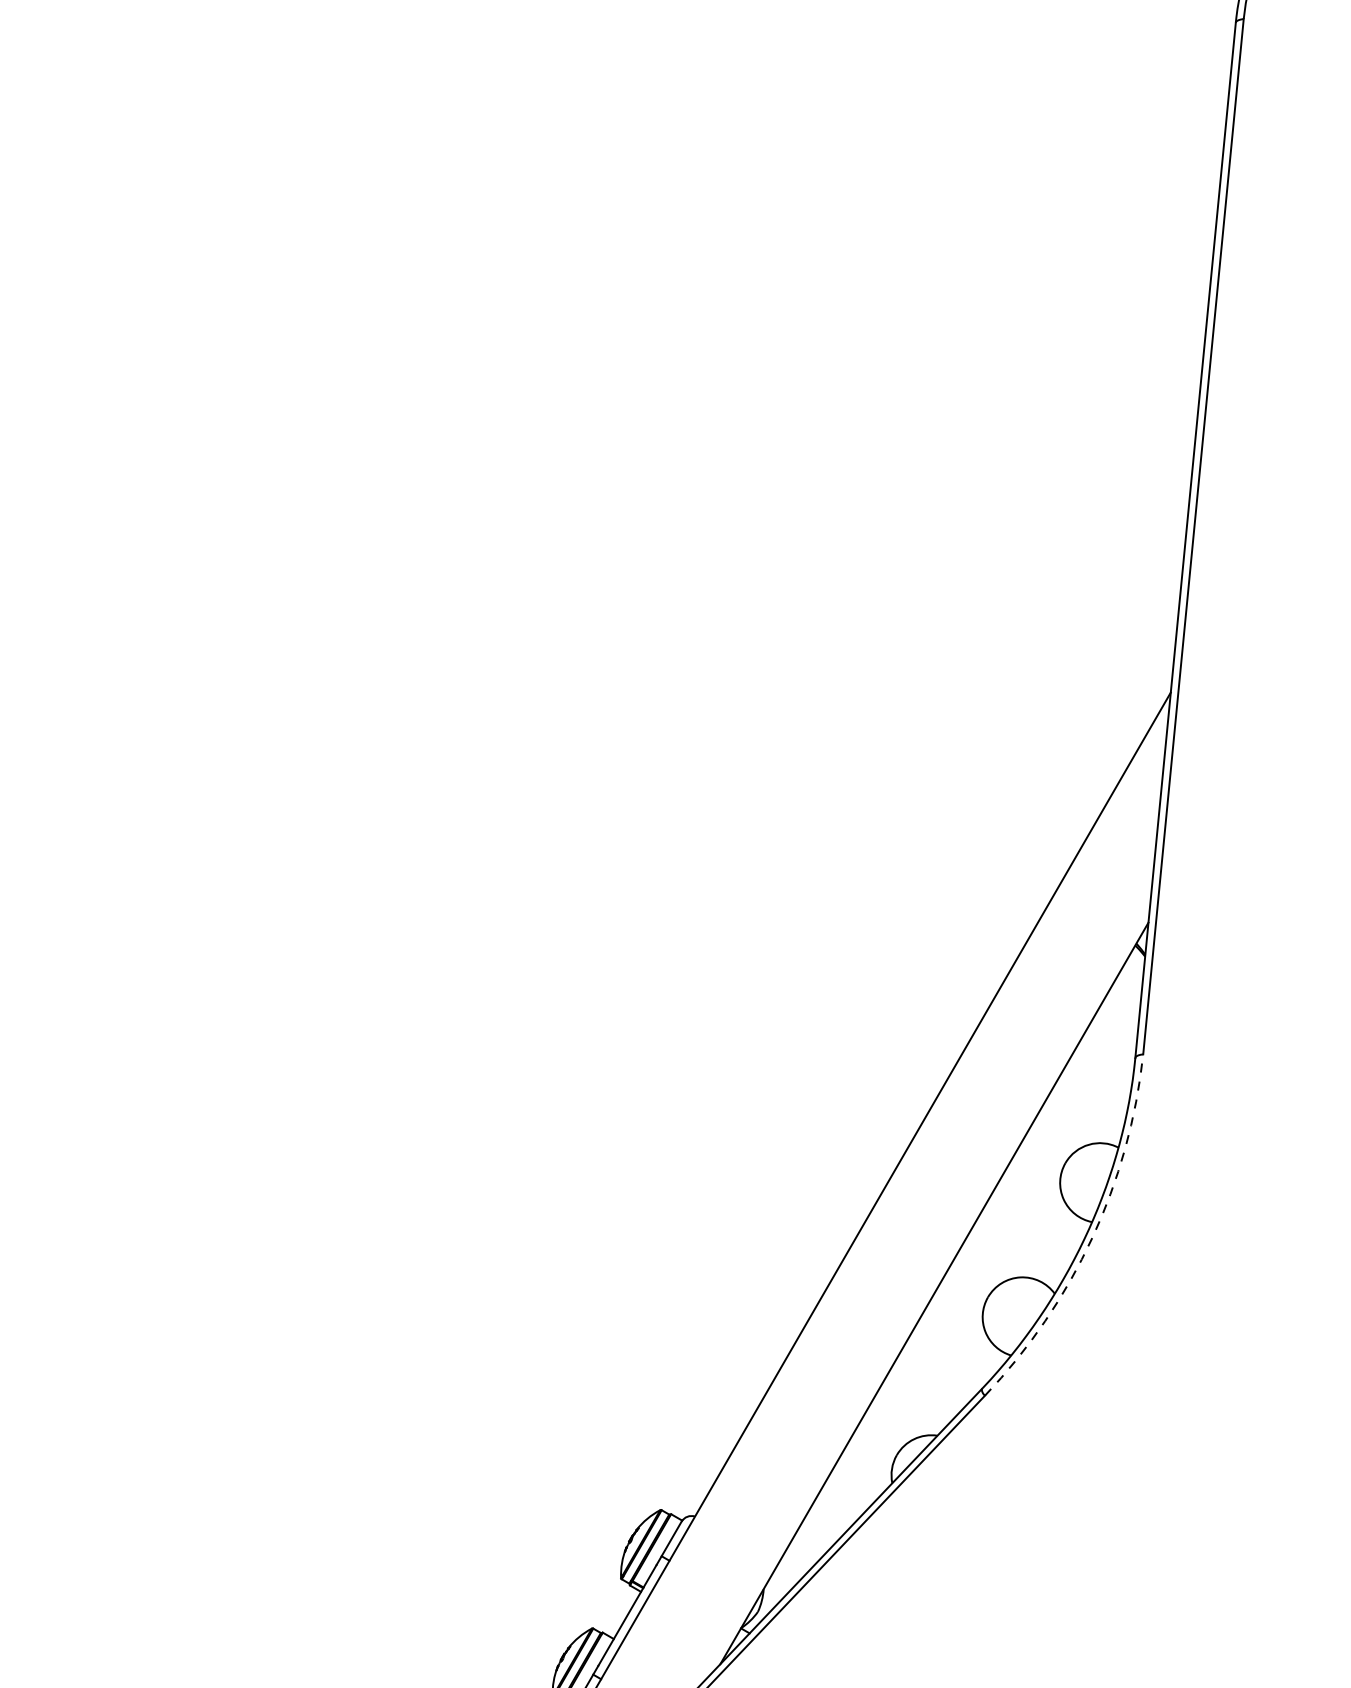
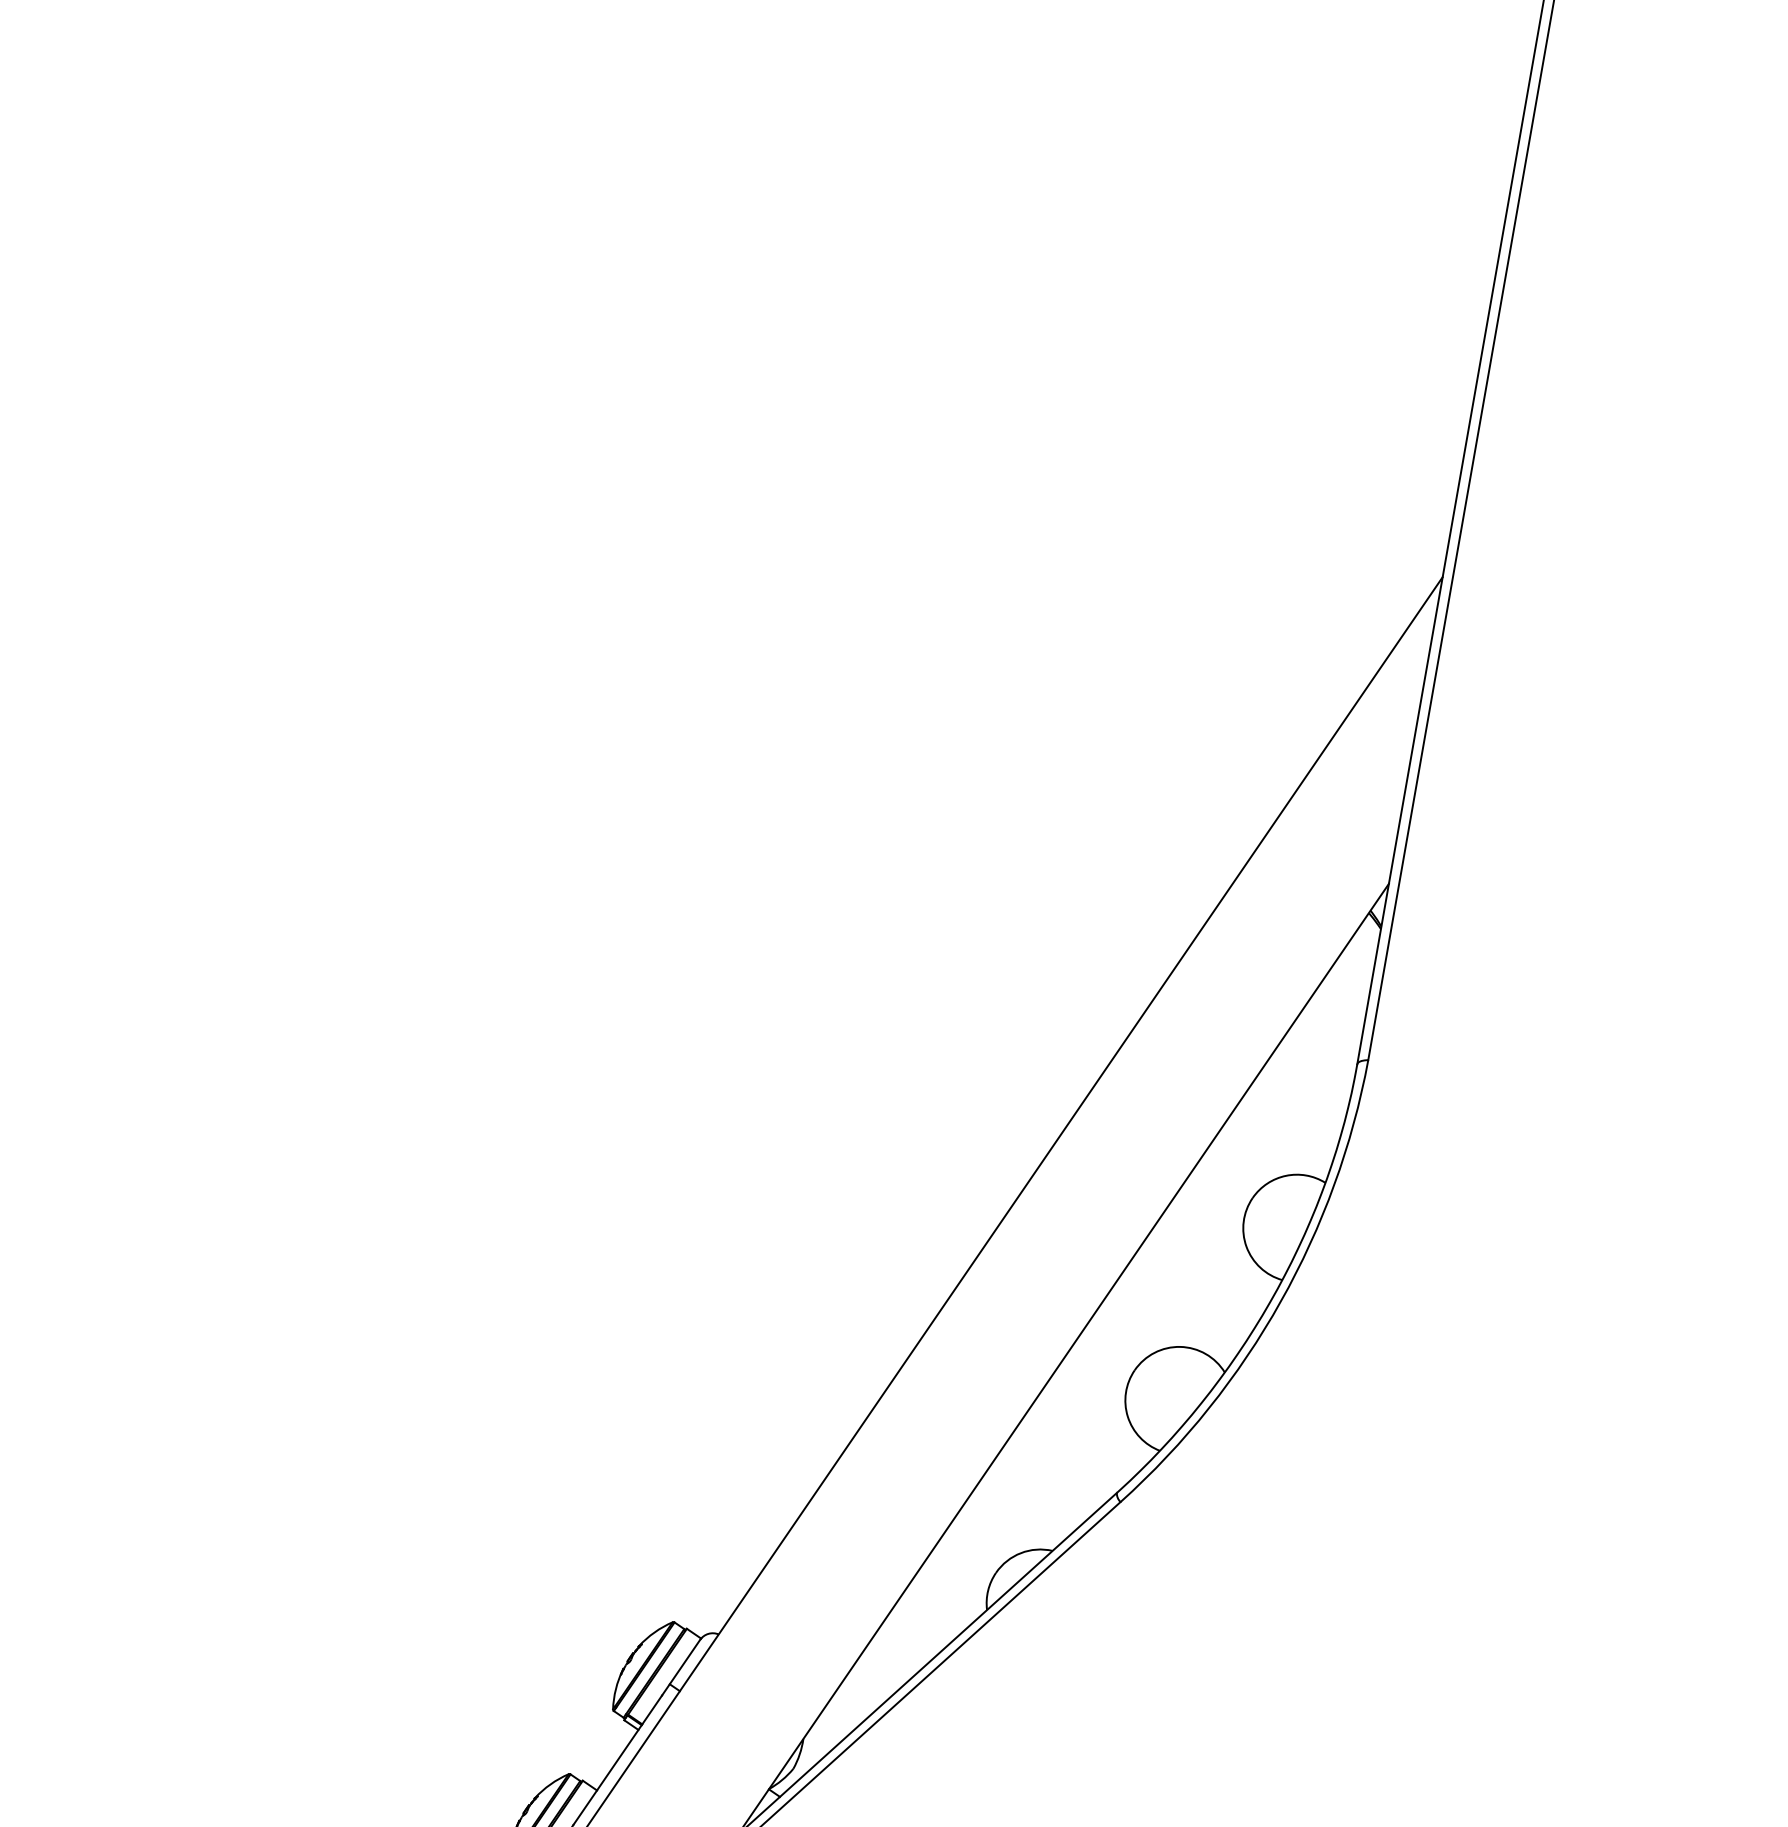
arc: (1092, 1238) -> (1281, 1302), dashed -> solid

